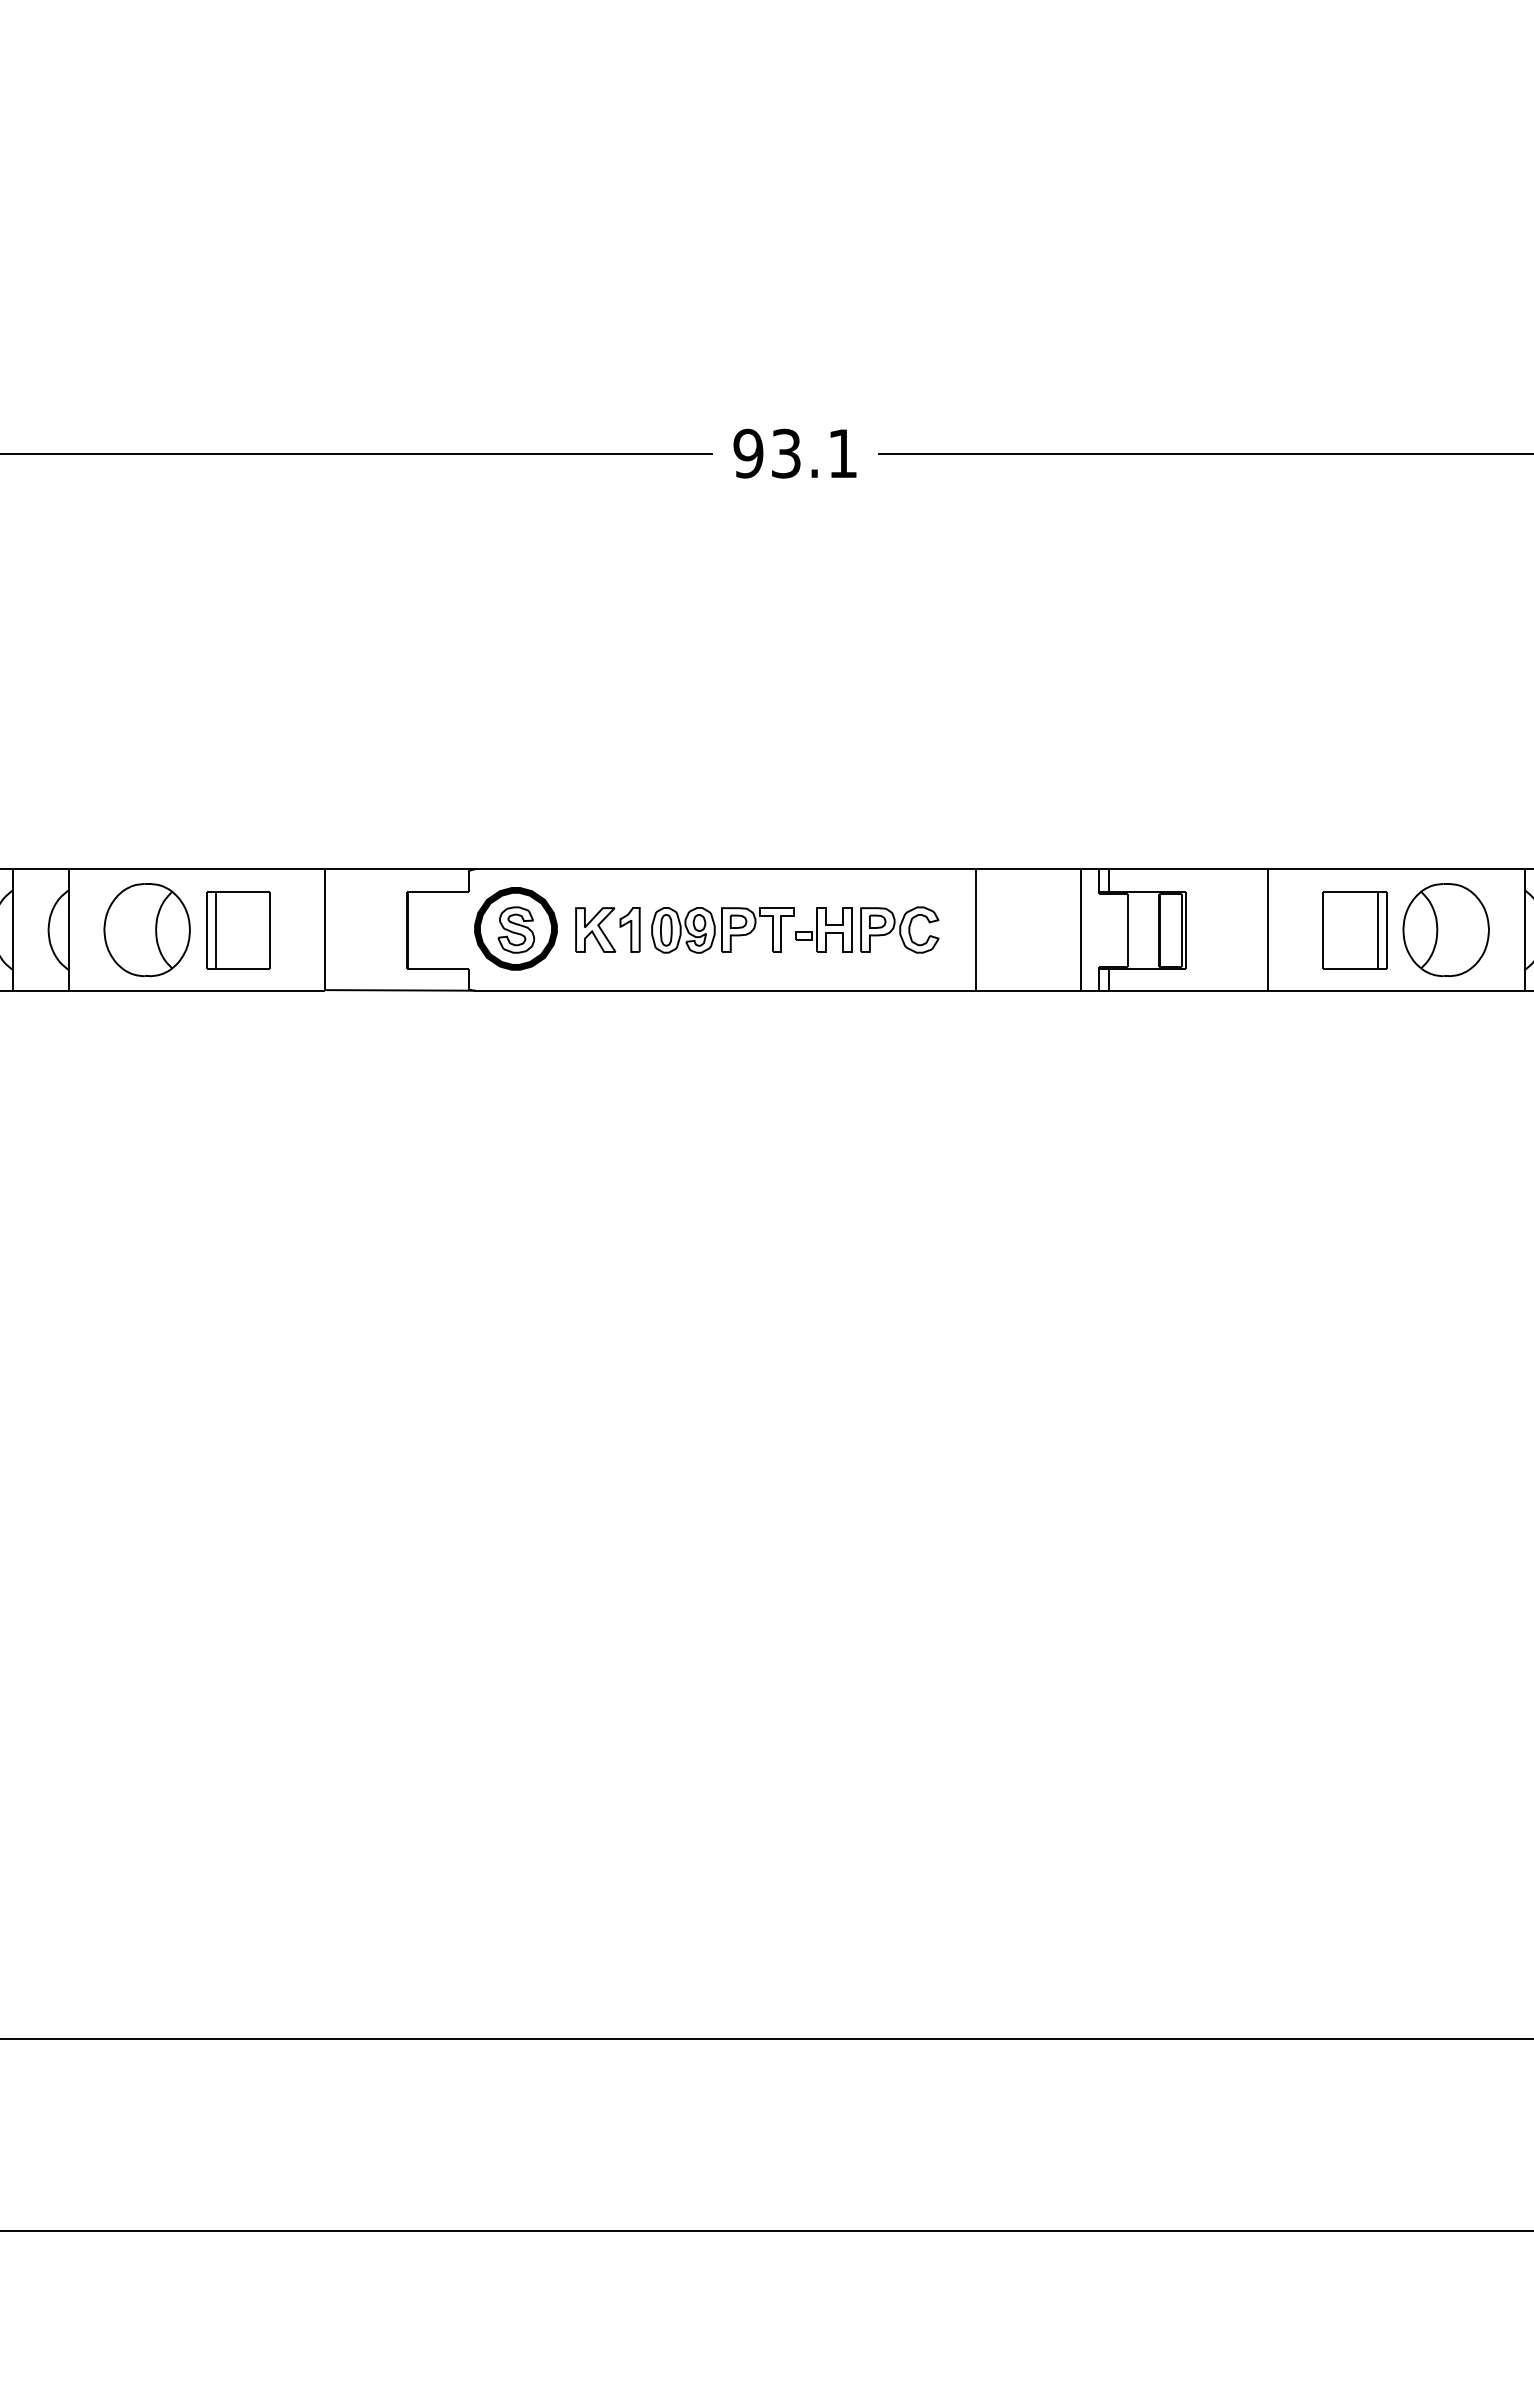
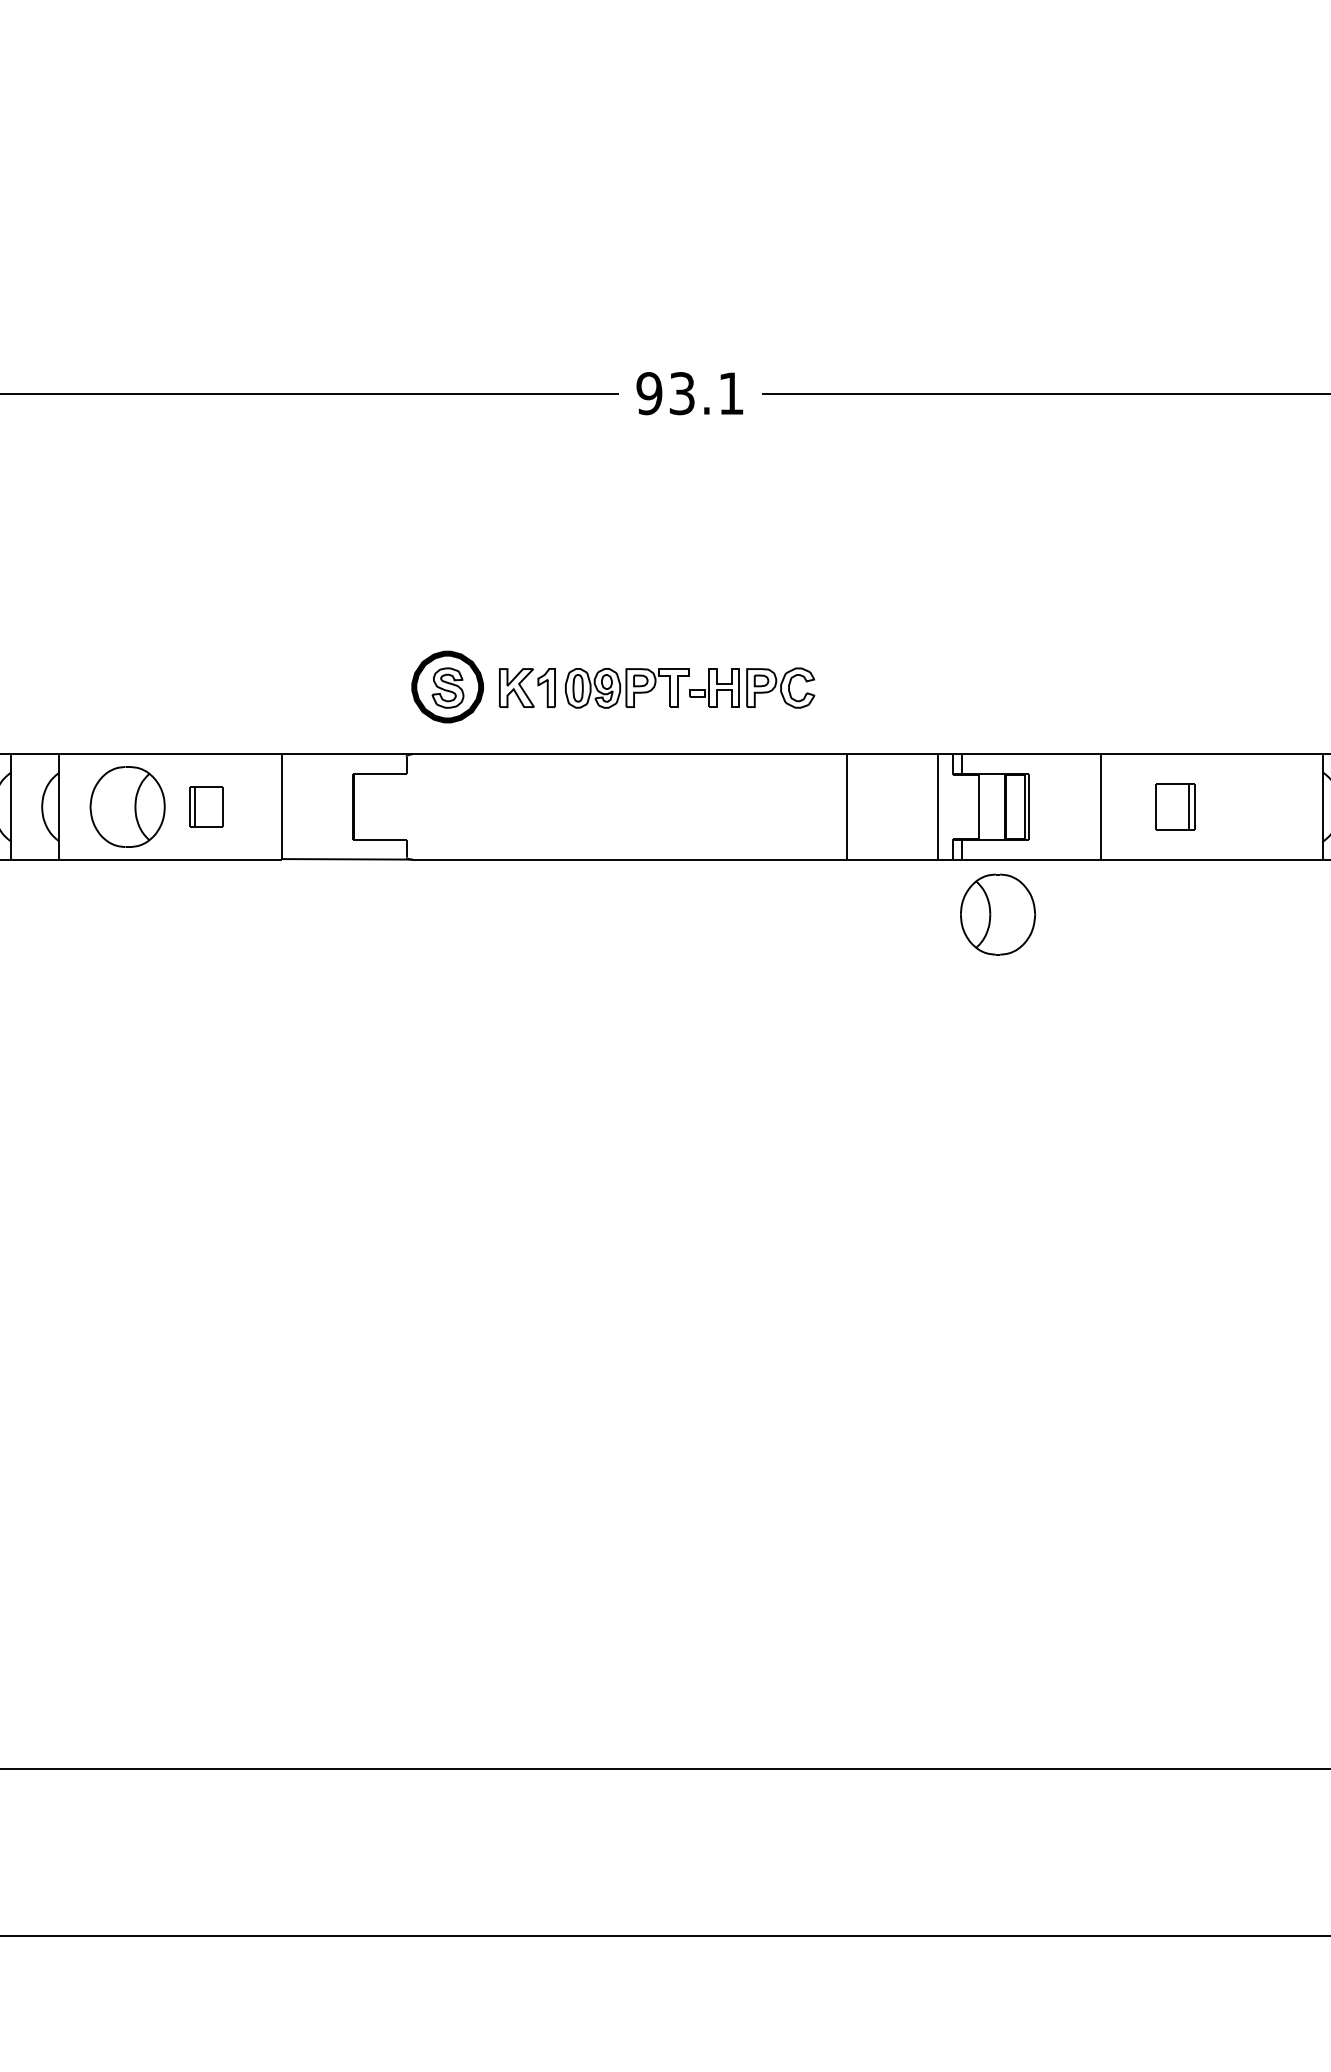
part: (706, 928) -> (613, 686), moved
part: (238, 930) -> (206, 807), size x0.6
part: (1354, 930) -> (1175, 807), size x0.7
part: (1445, 930) -> (997, 914), moved

